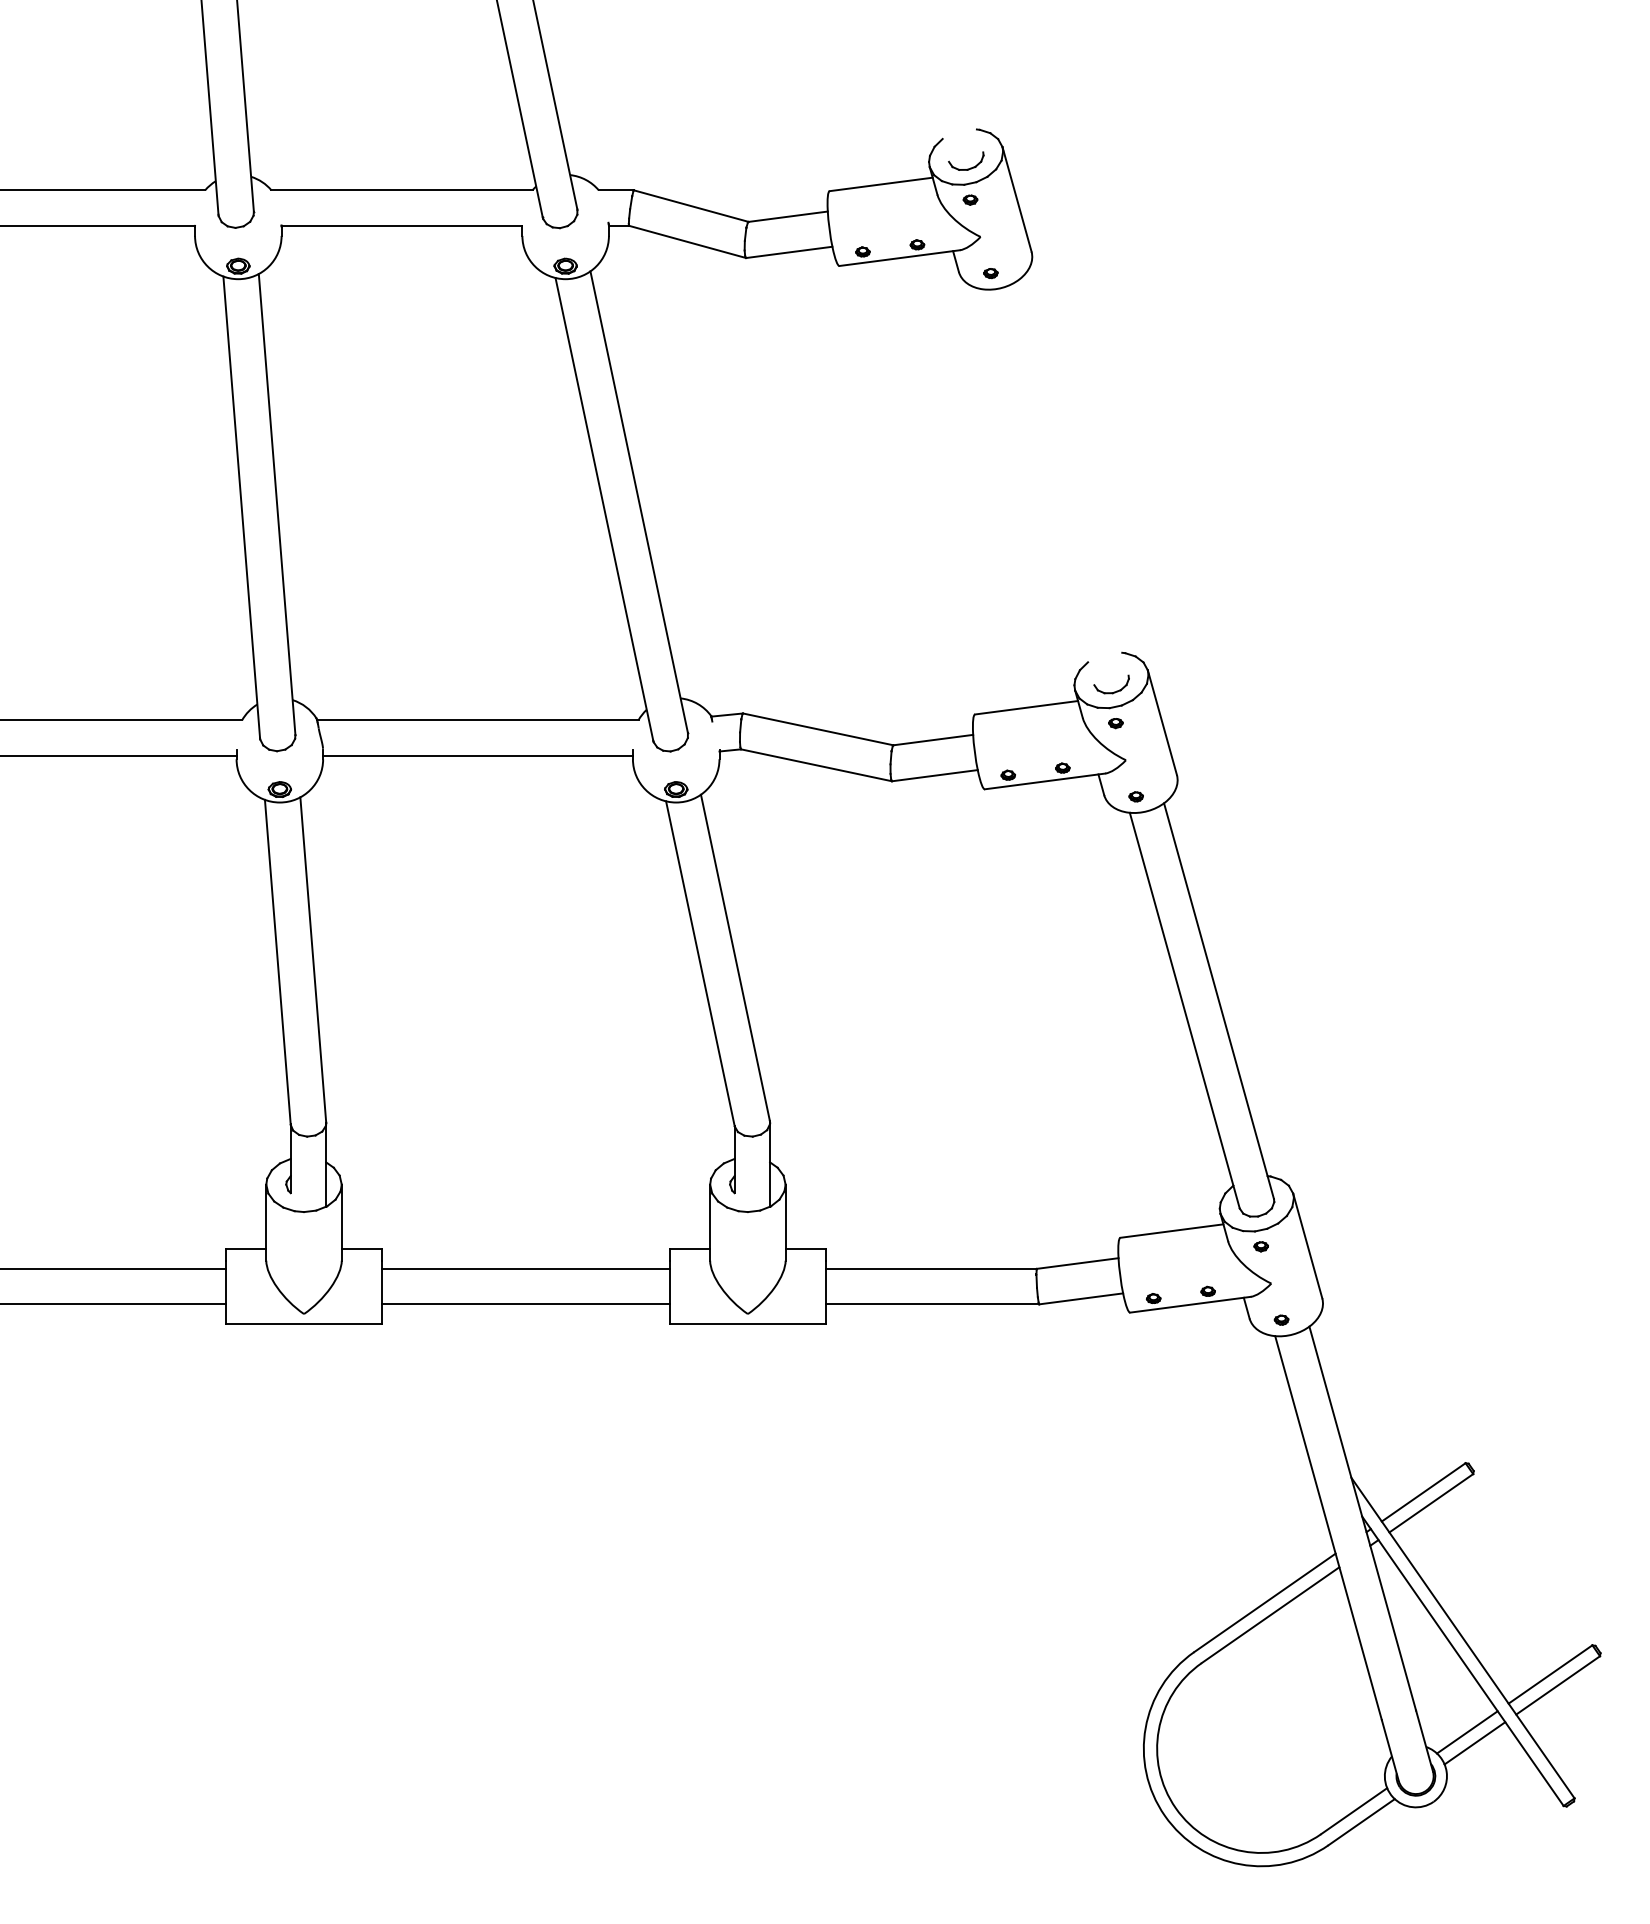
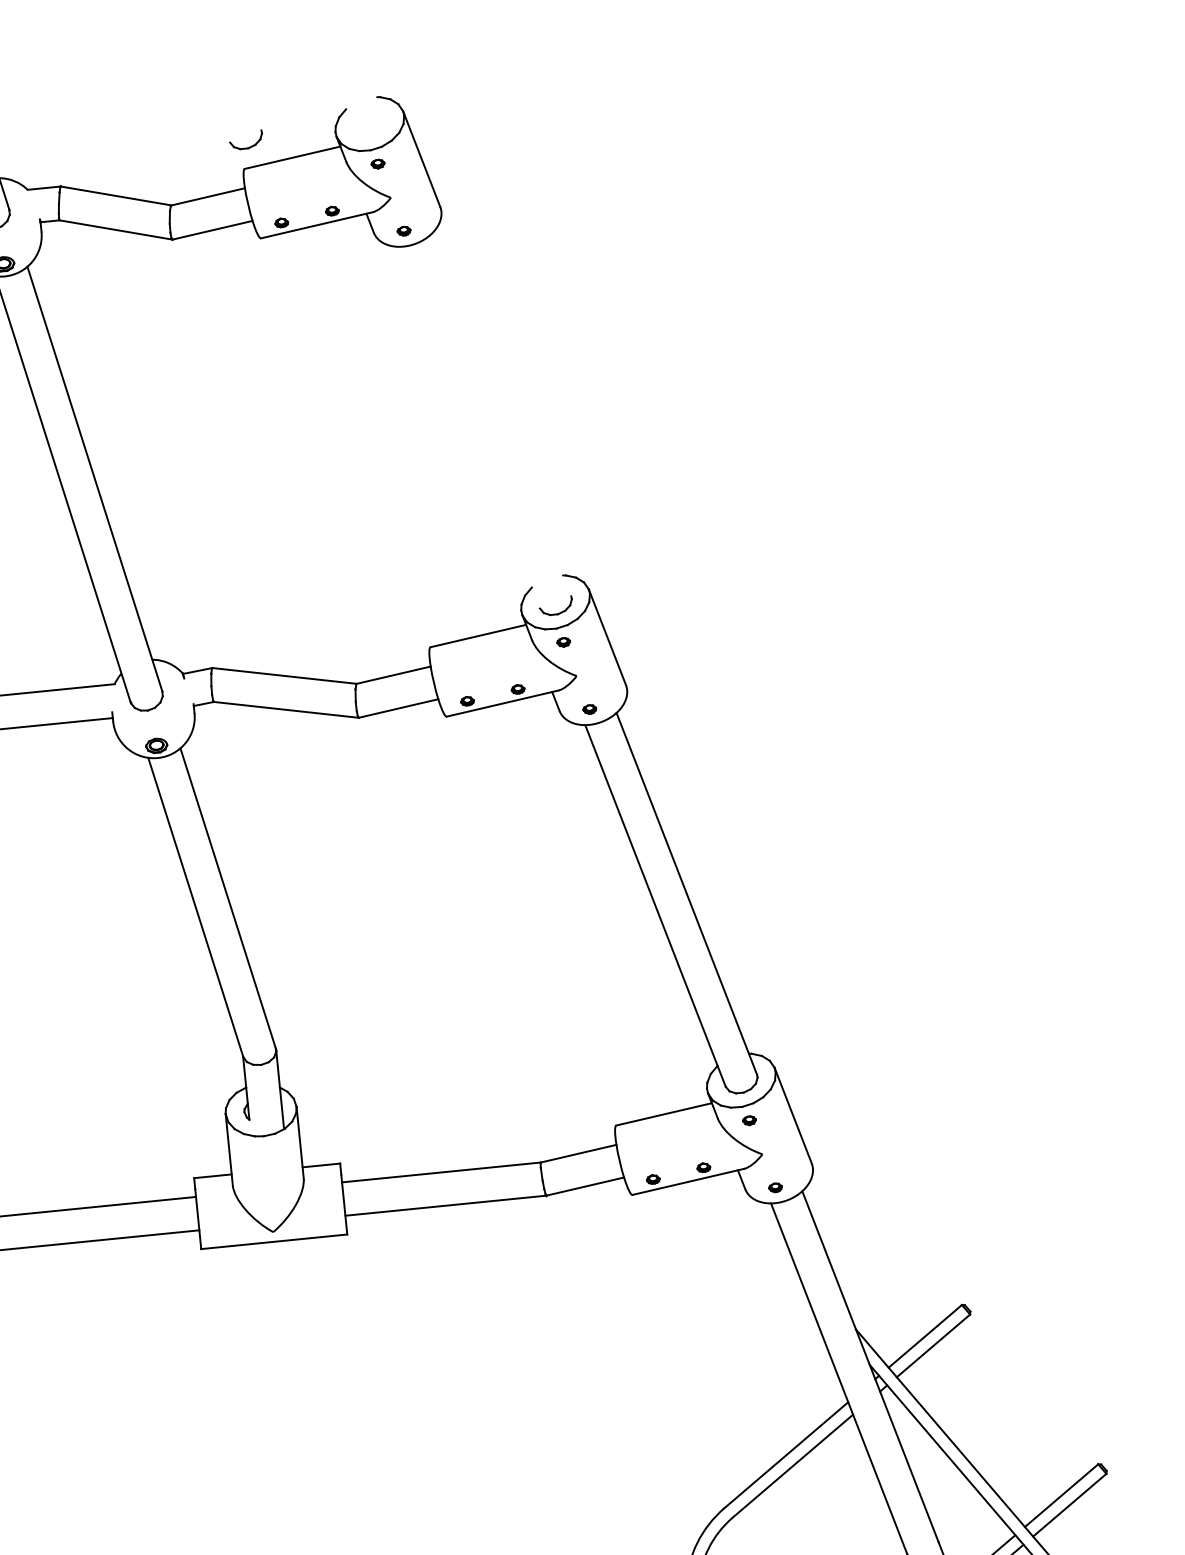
part: (970, 167) -> (250, 145), moved

